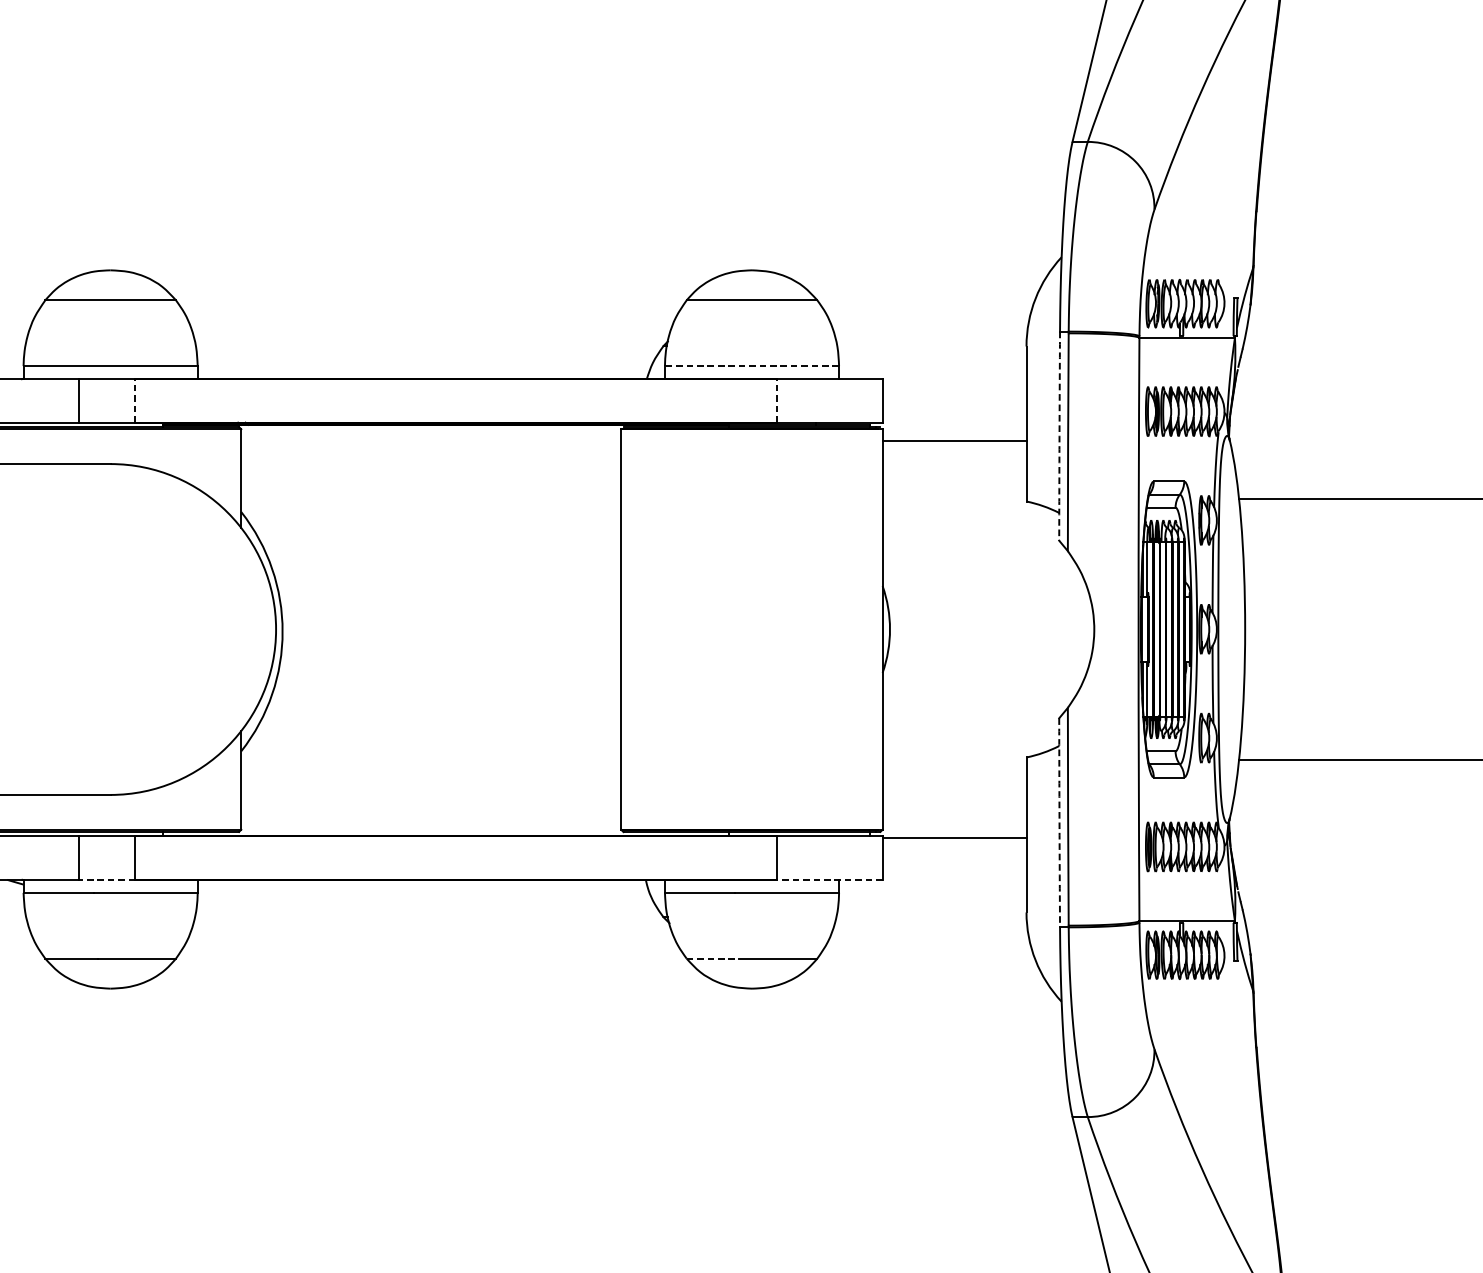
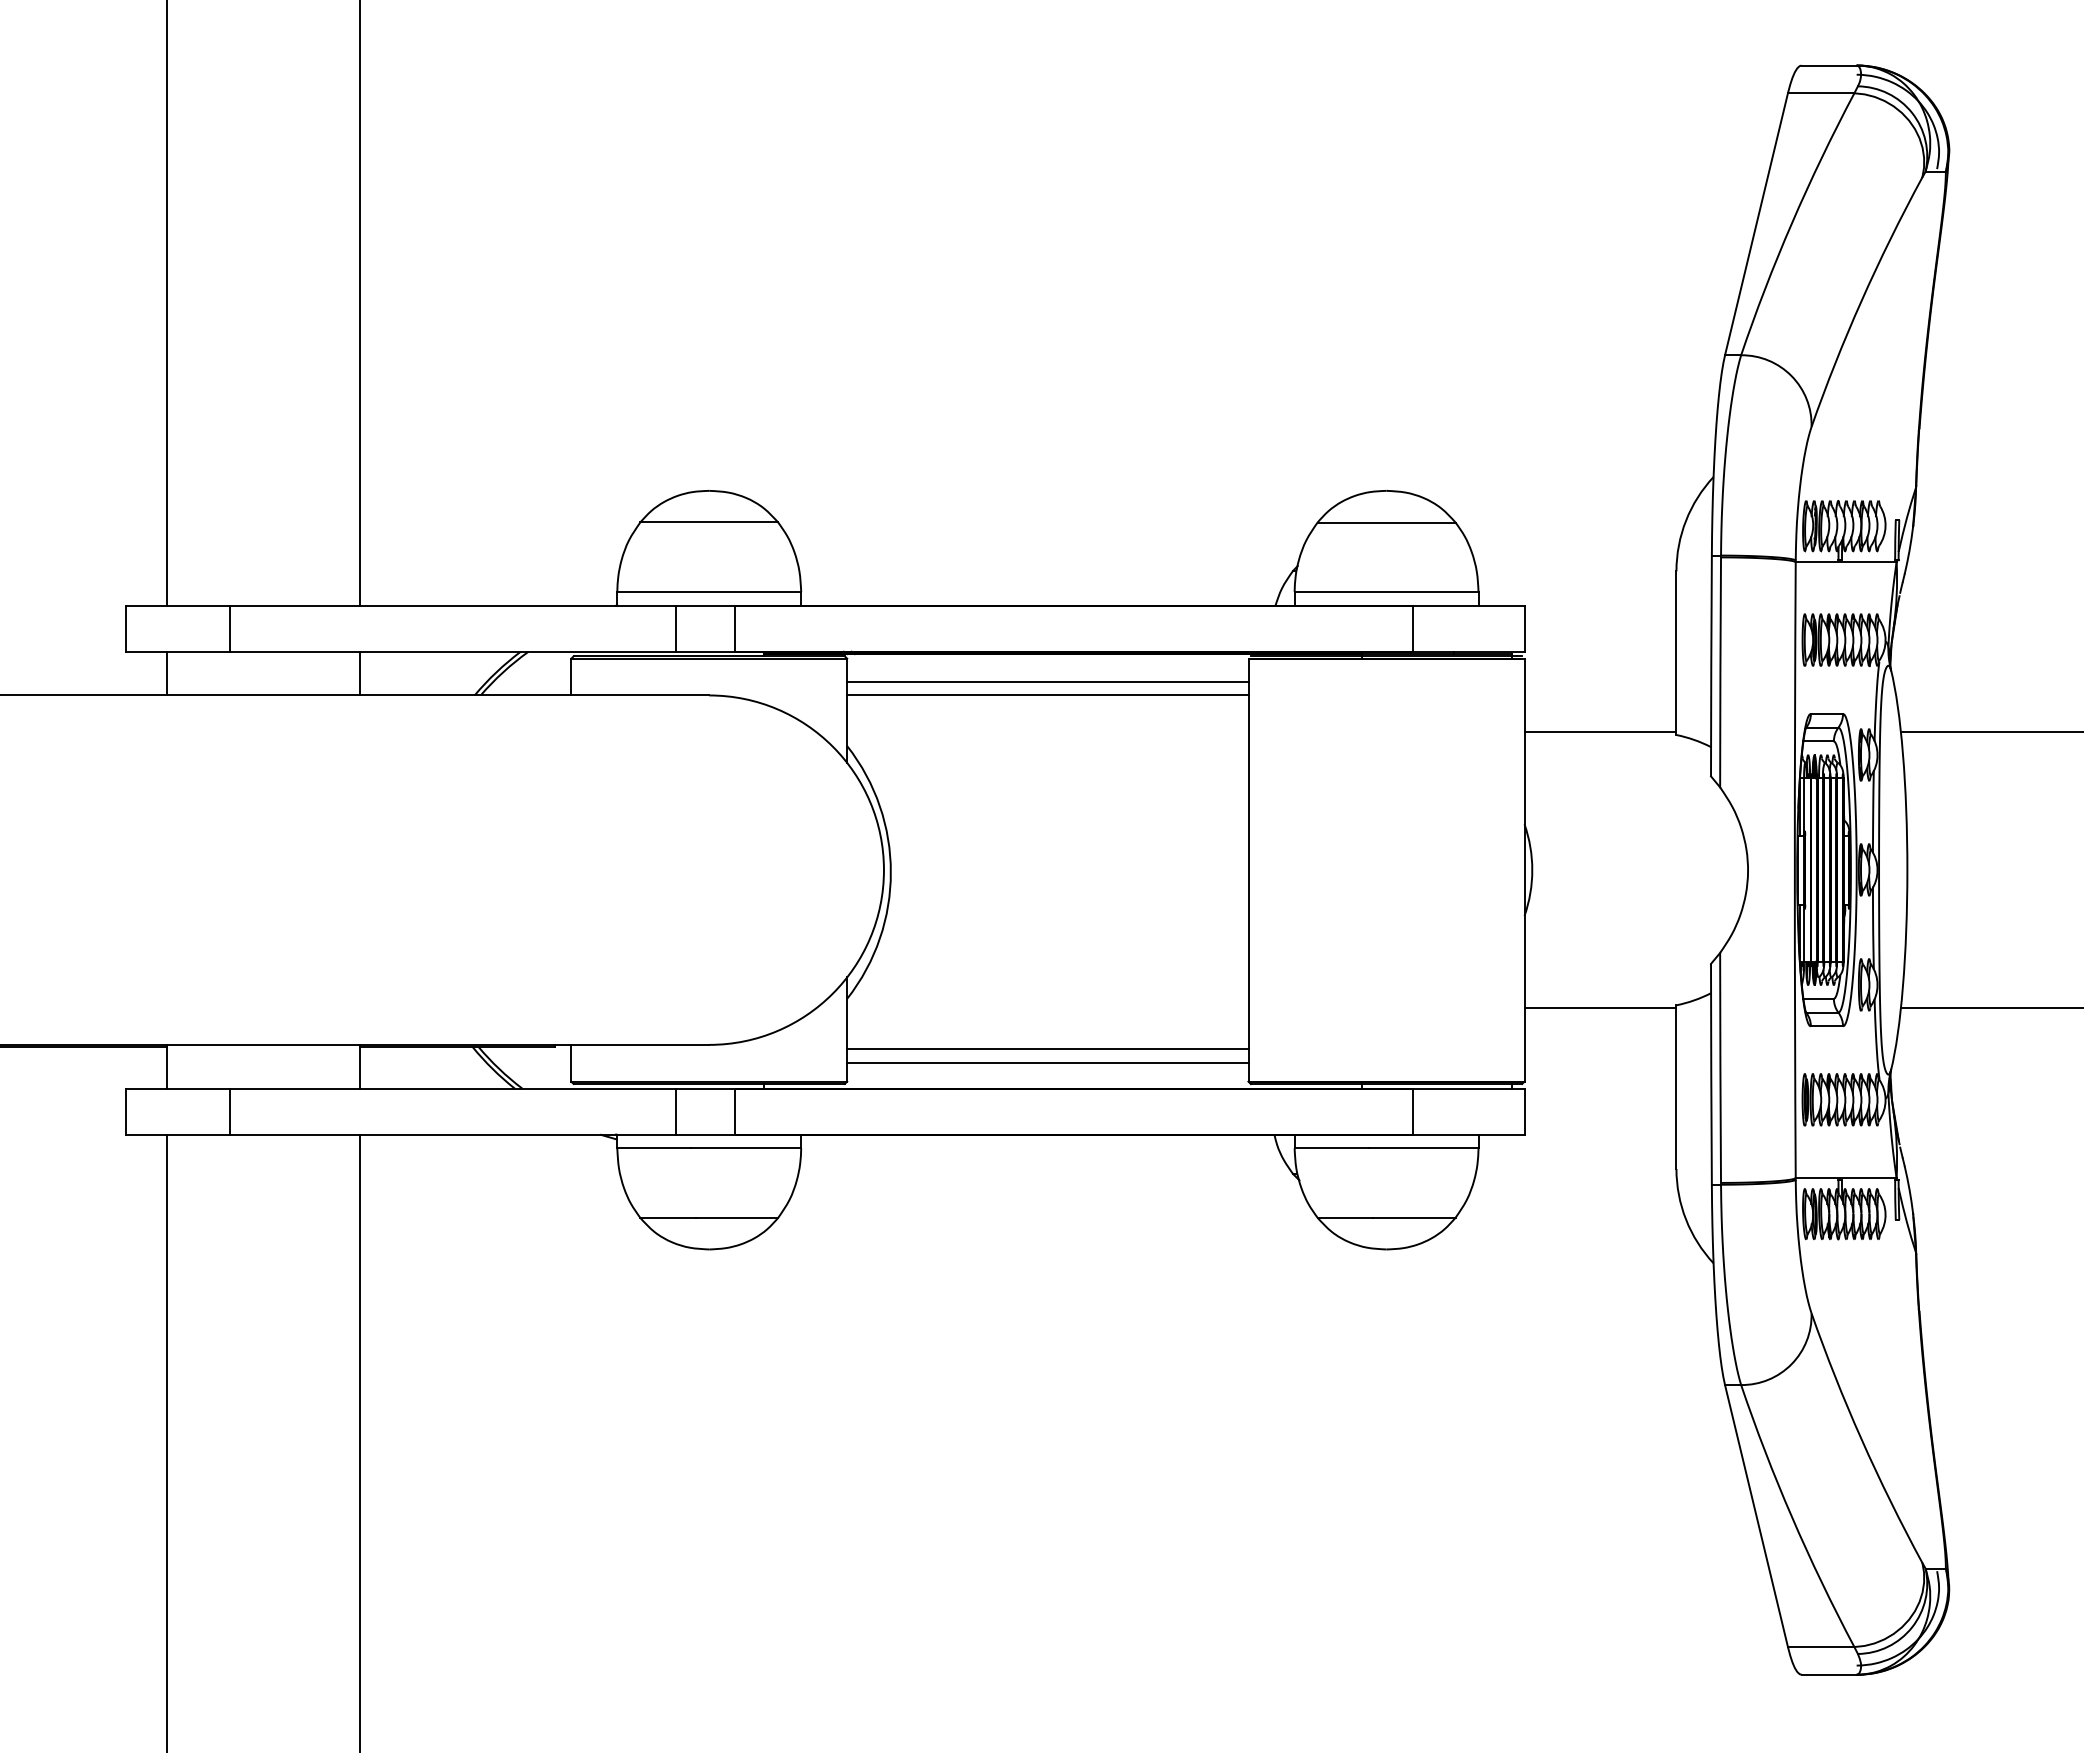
line: (751, 366) -> (1386, 592), dashed -> solid
line: (135, 400) -> (735, 628), dashed -> solid
line: (776, 400) -> (1412, 628), dashed -> solid
arc: (1059, 435) -> (1711, 665), dashed -> solid
line: (954, 441) -> (1600, 732), moved
line: (430, 450) -> (1047, 681), added
line: (430, 464) -> (1047, 695), added
line: (430, 799) -> (1047, 1049), added
line: (430, 812) -> (1047, 1063), added
arc: (1059, 822) -> (1711, 1074), dashed -> solid
line: (954, 838) -> (1600, 1008), moved
line: (107, 879) -> (705, 1134), dashed -> solid
line: (829, 879) -> (1468, 1134), dashed -> solid
line: (713, 958) -> (1345, 1217), dashed -> solid

